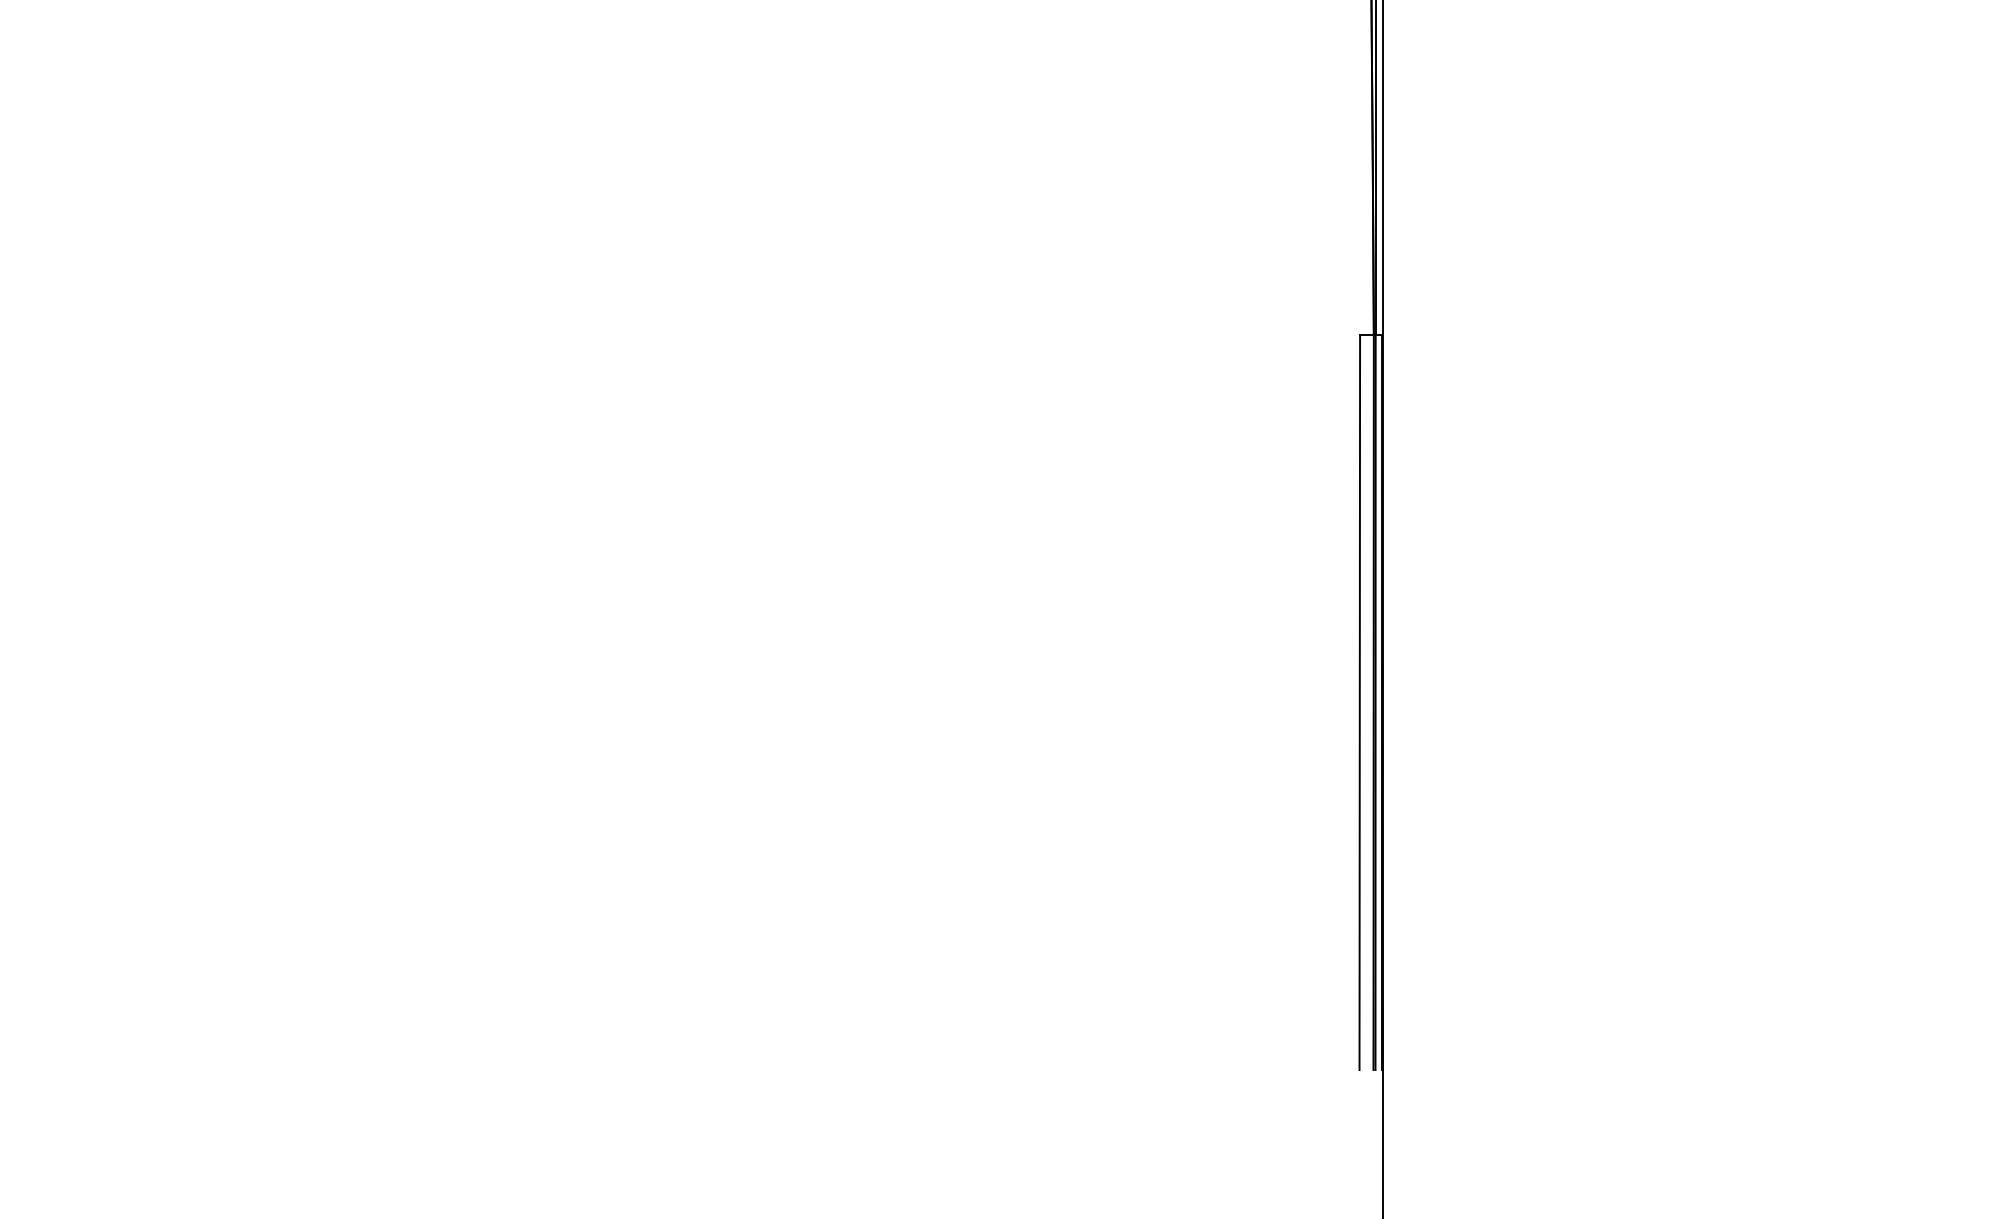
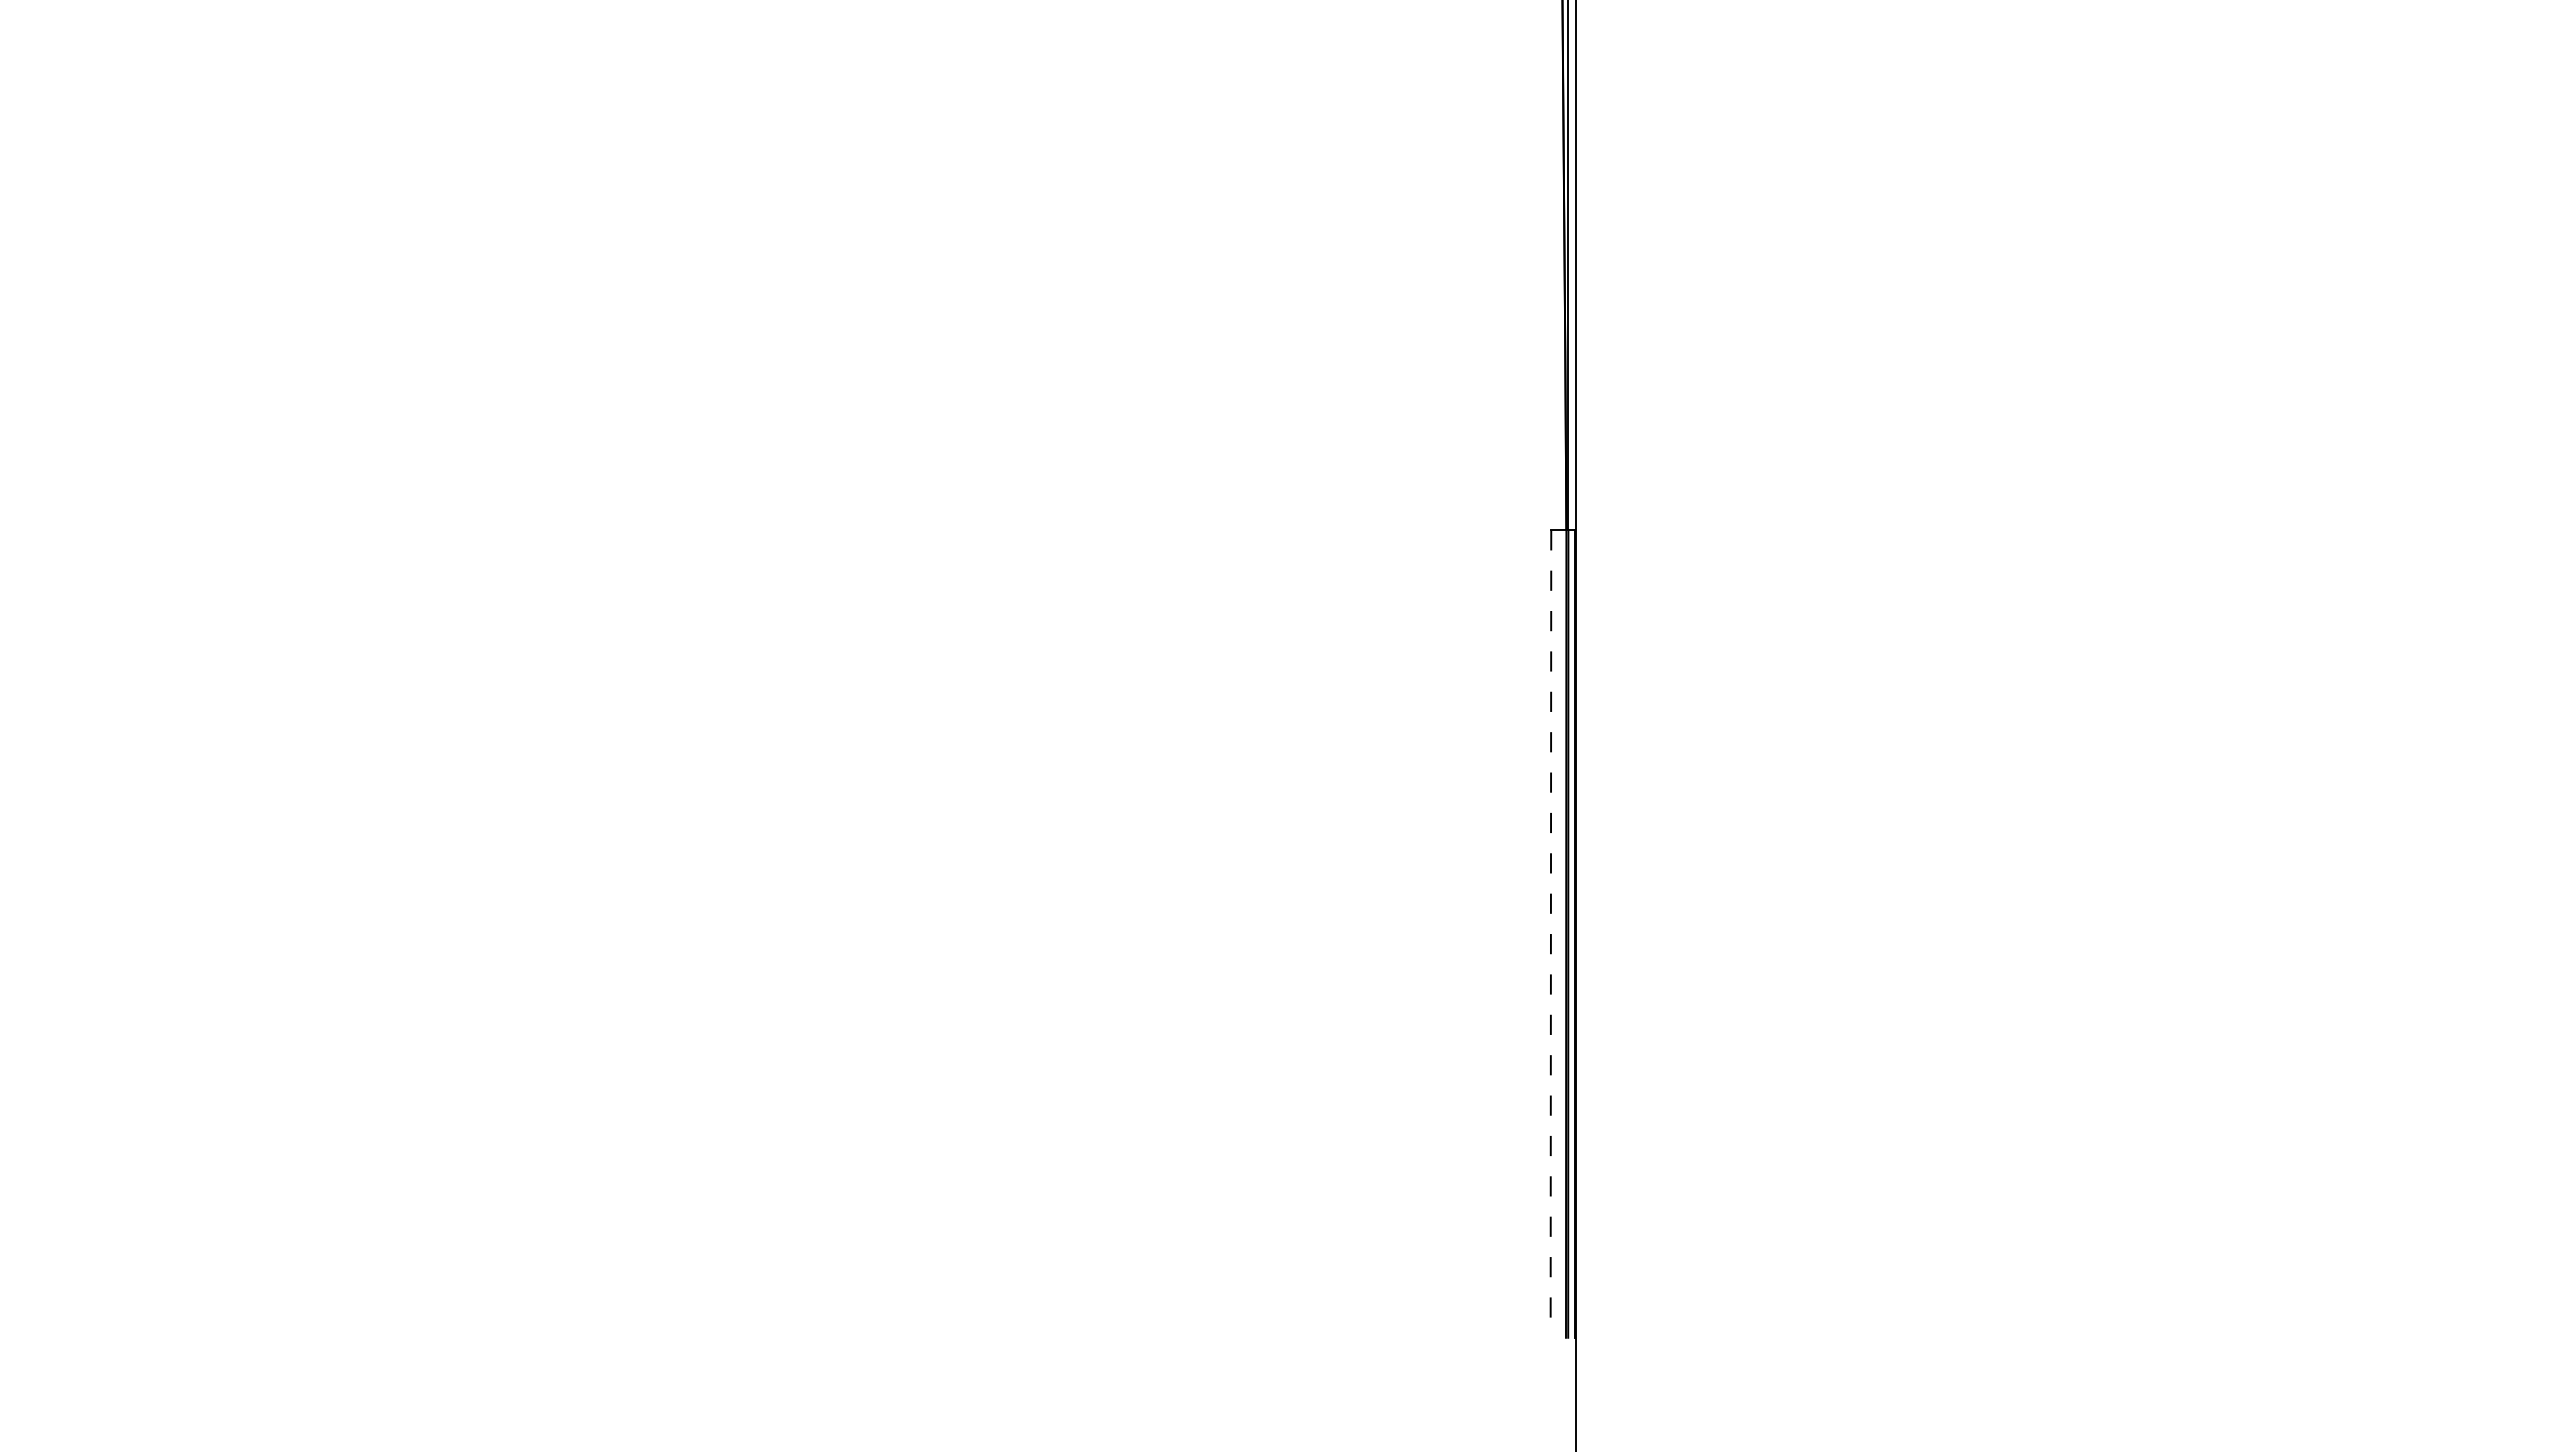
line: (1359, 703) -> (1550, 934), solid -> dashed

